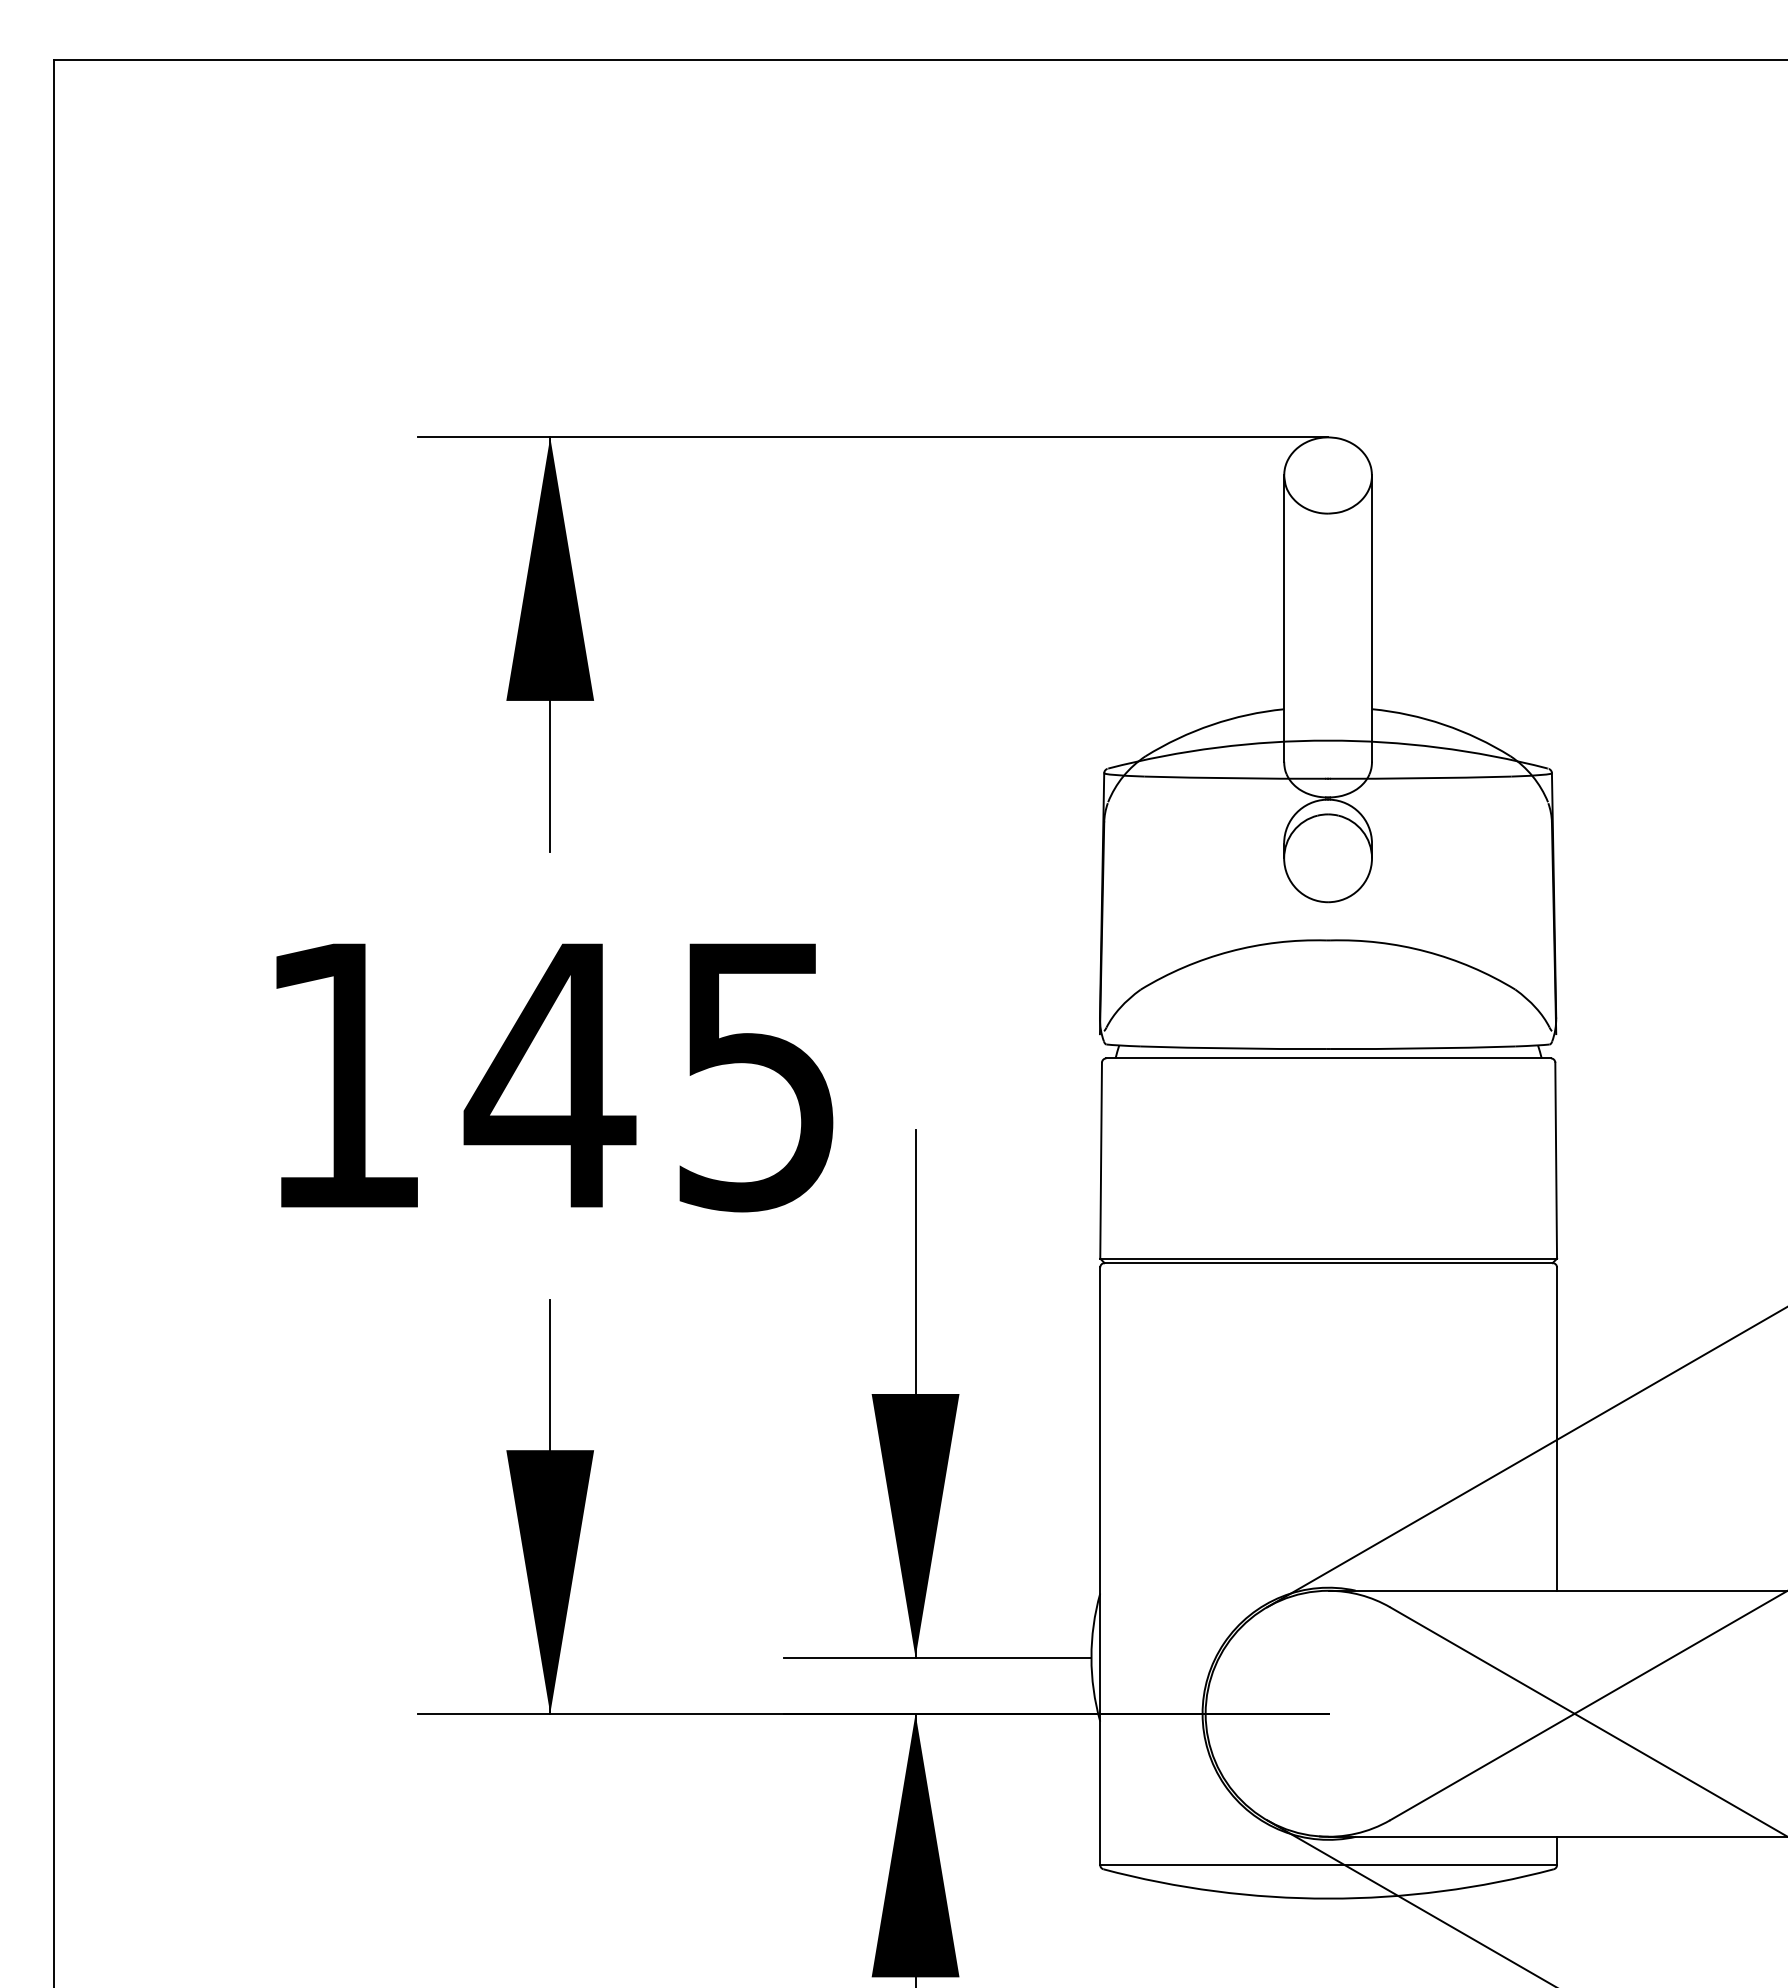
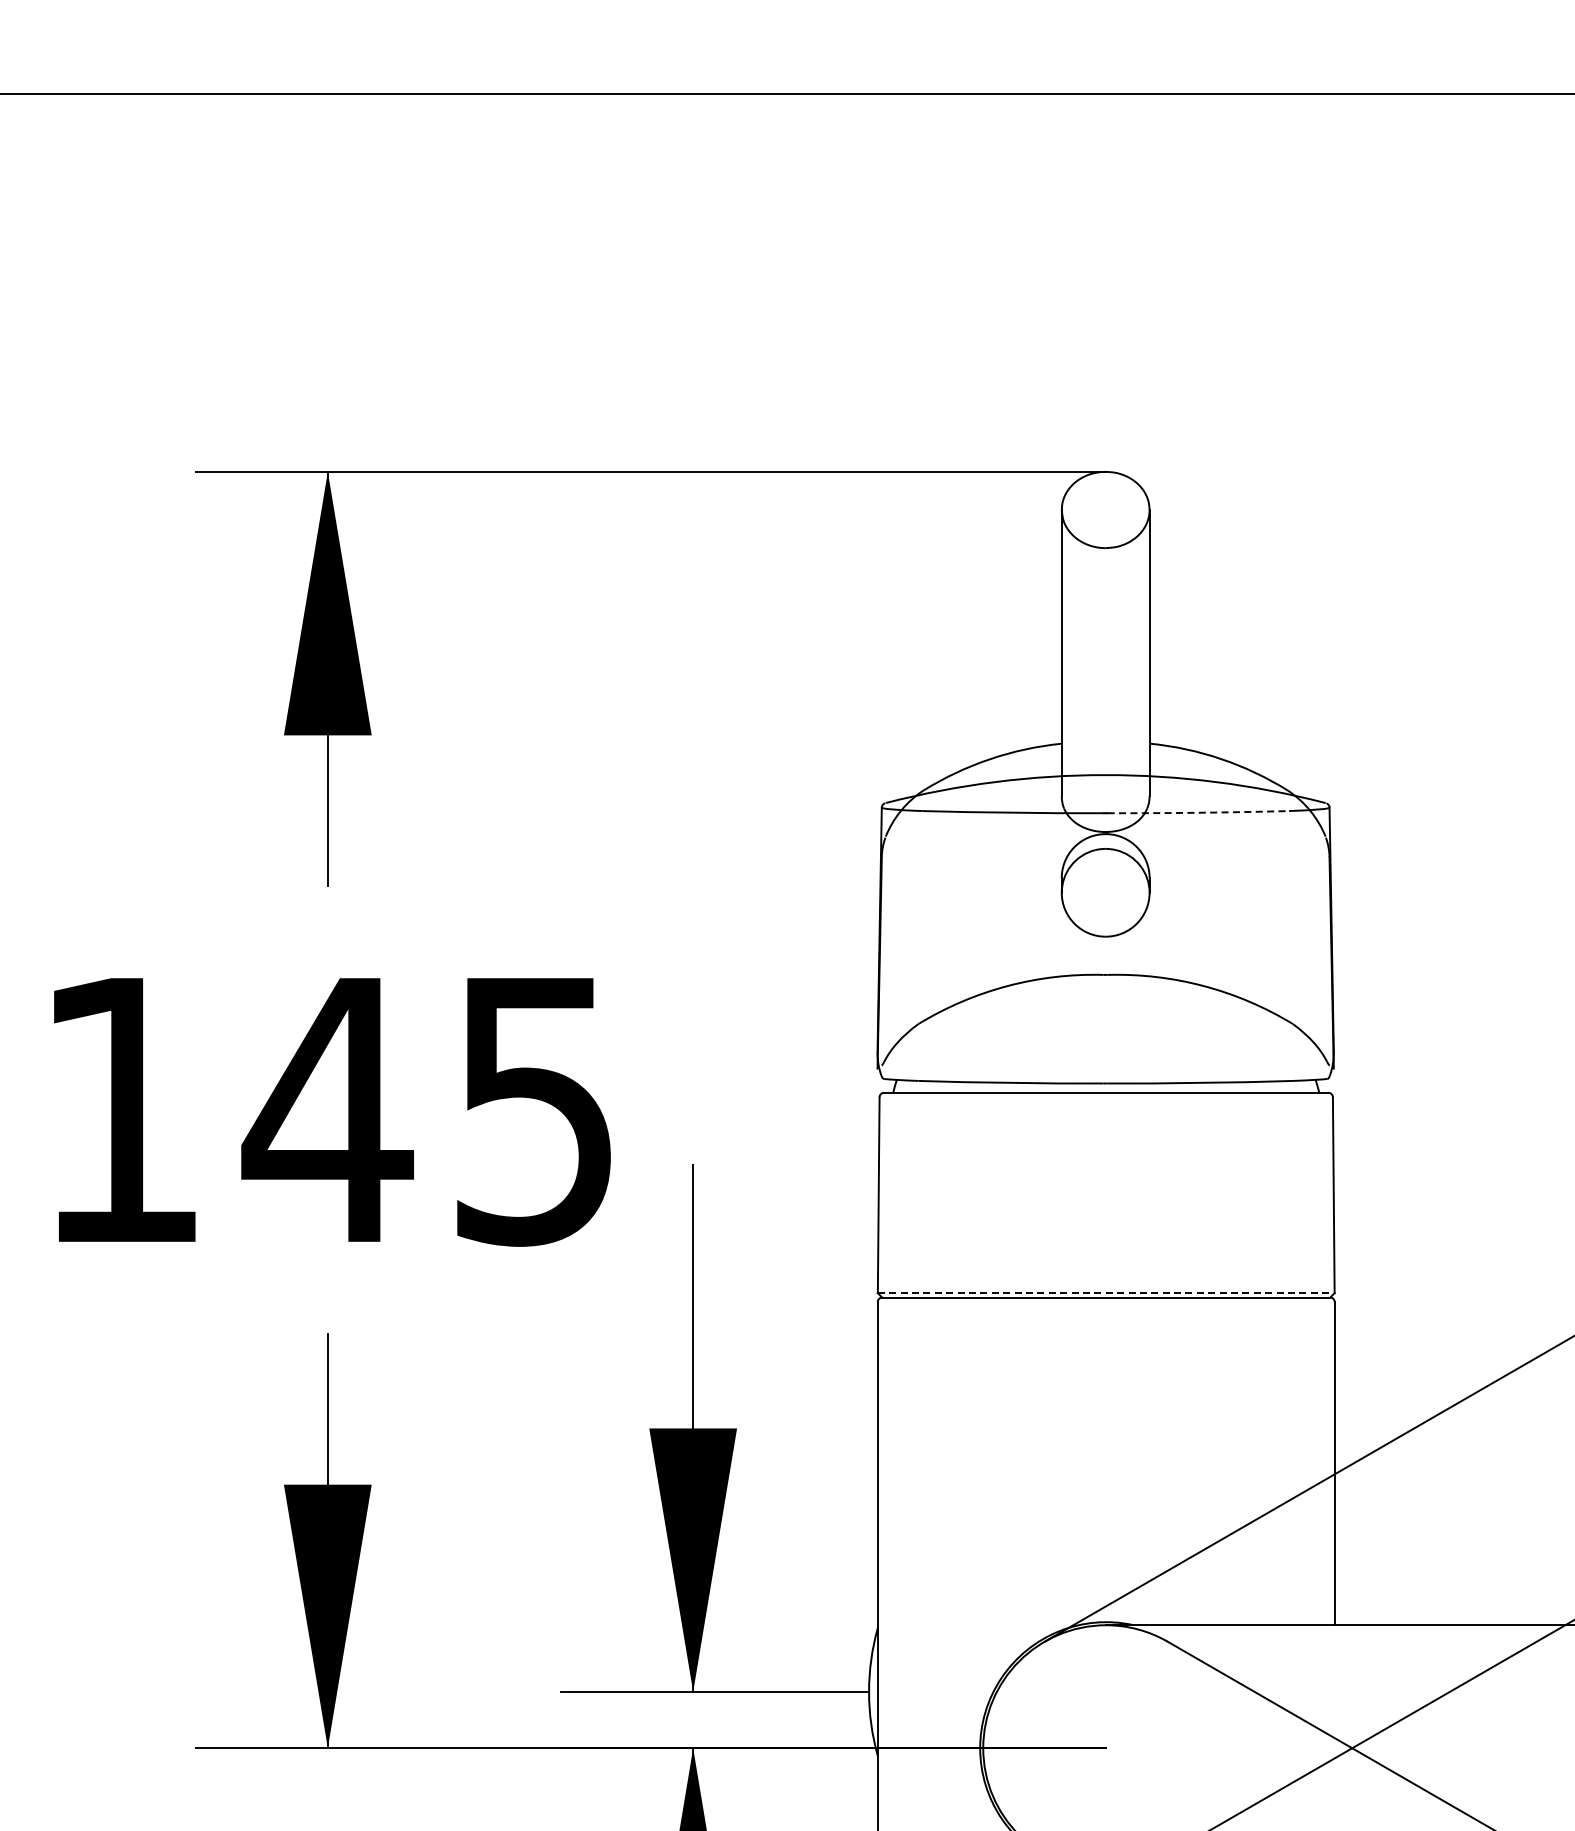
arc: (1420, 778) -> (1198, 812), solid -> dashed
line: (1329, 1258) -> (1107, 1292), solid -> dashed

